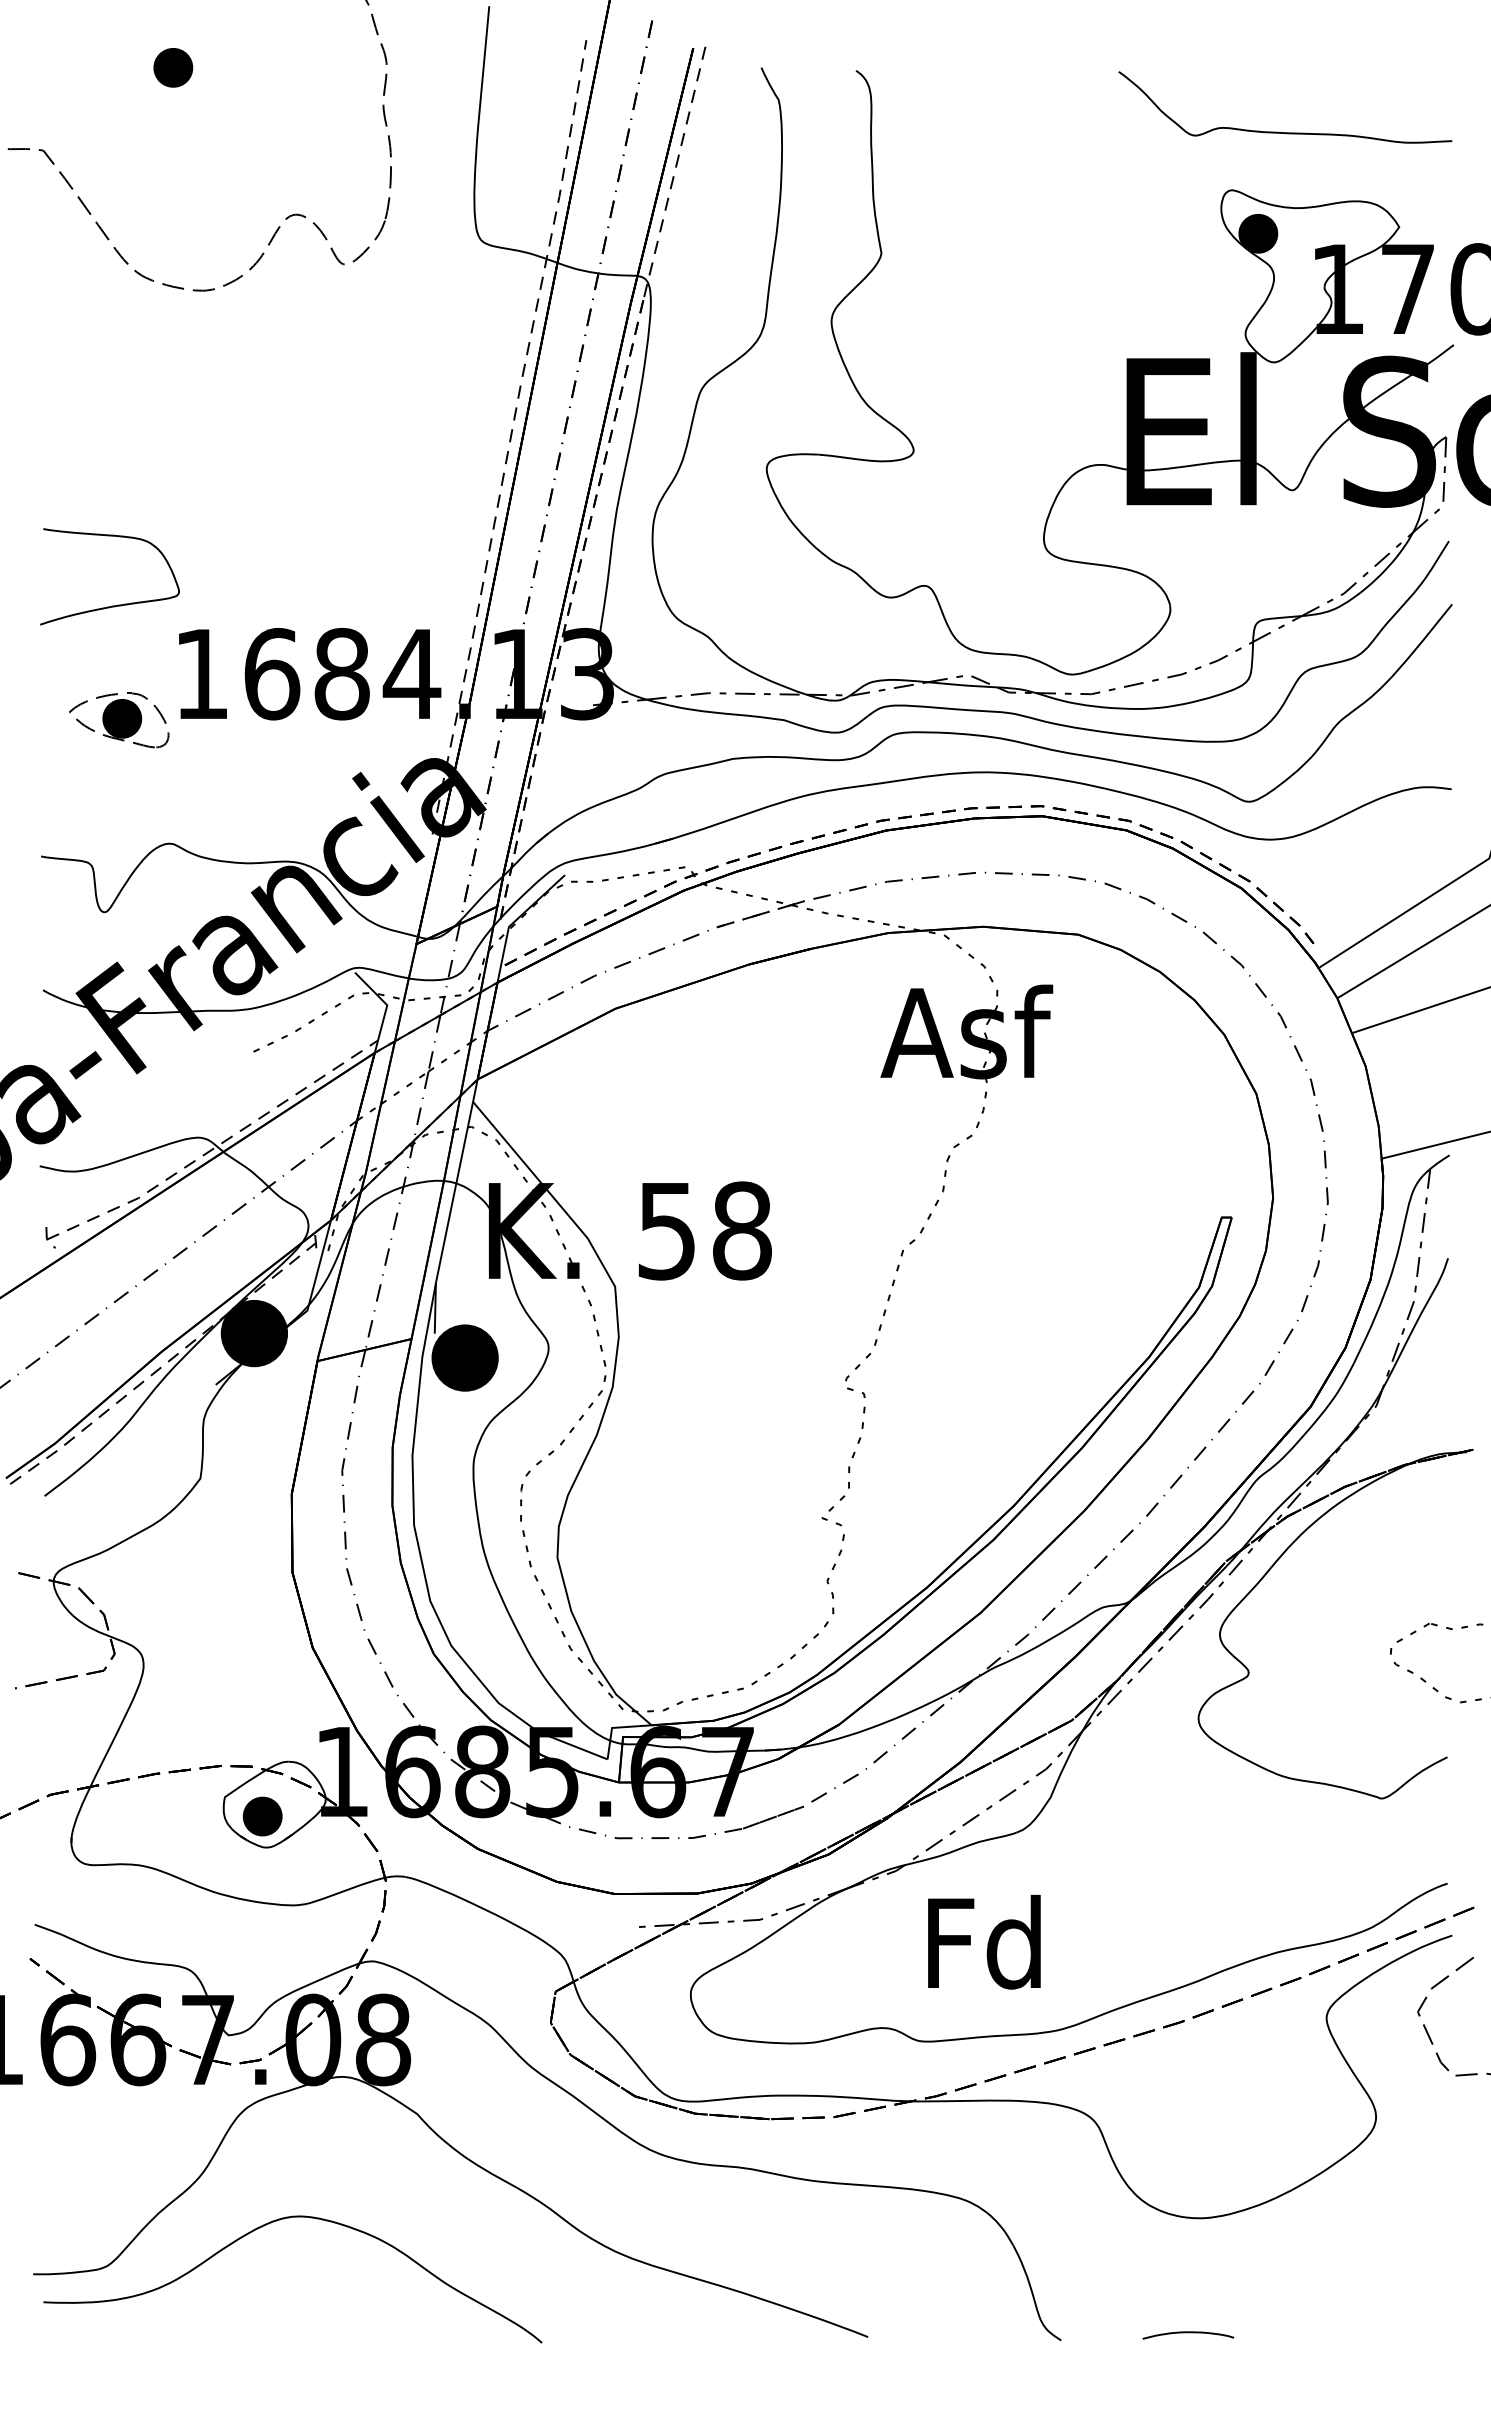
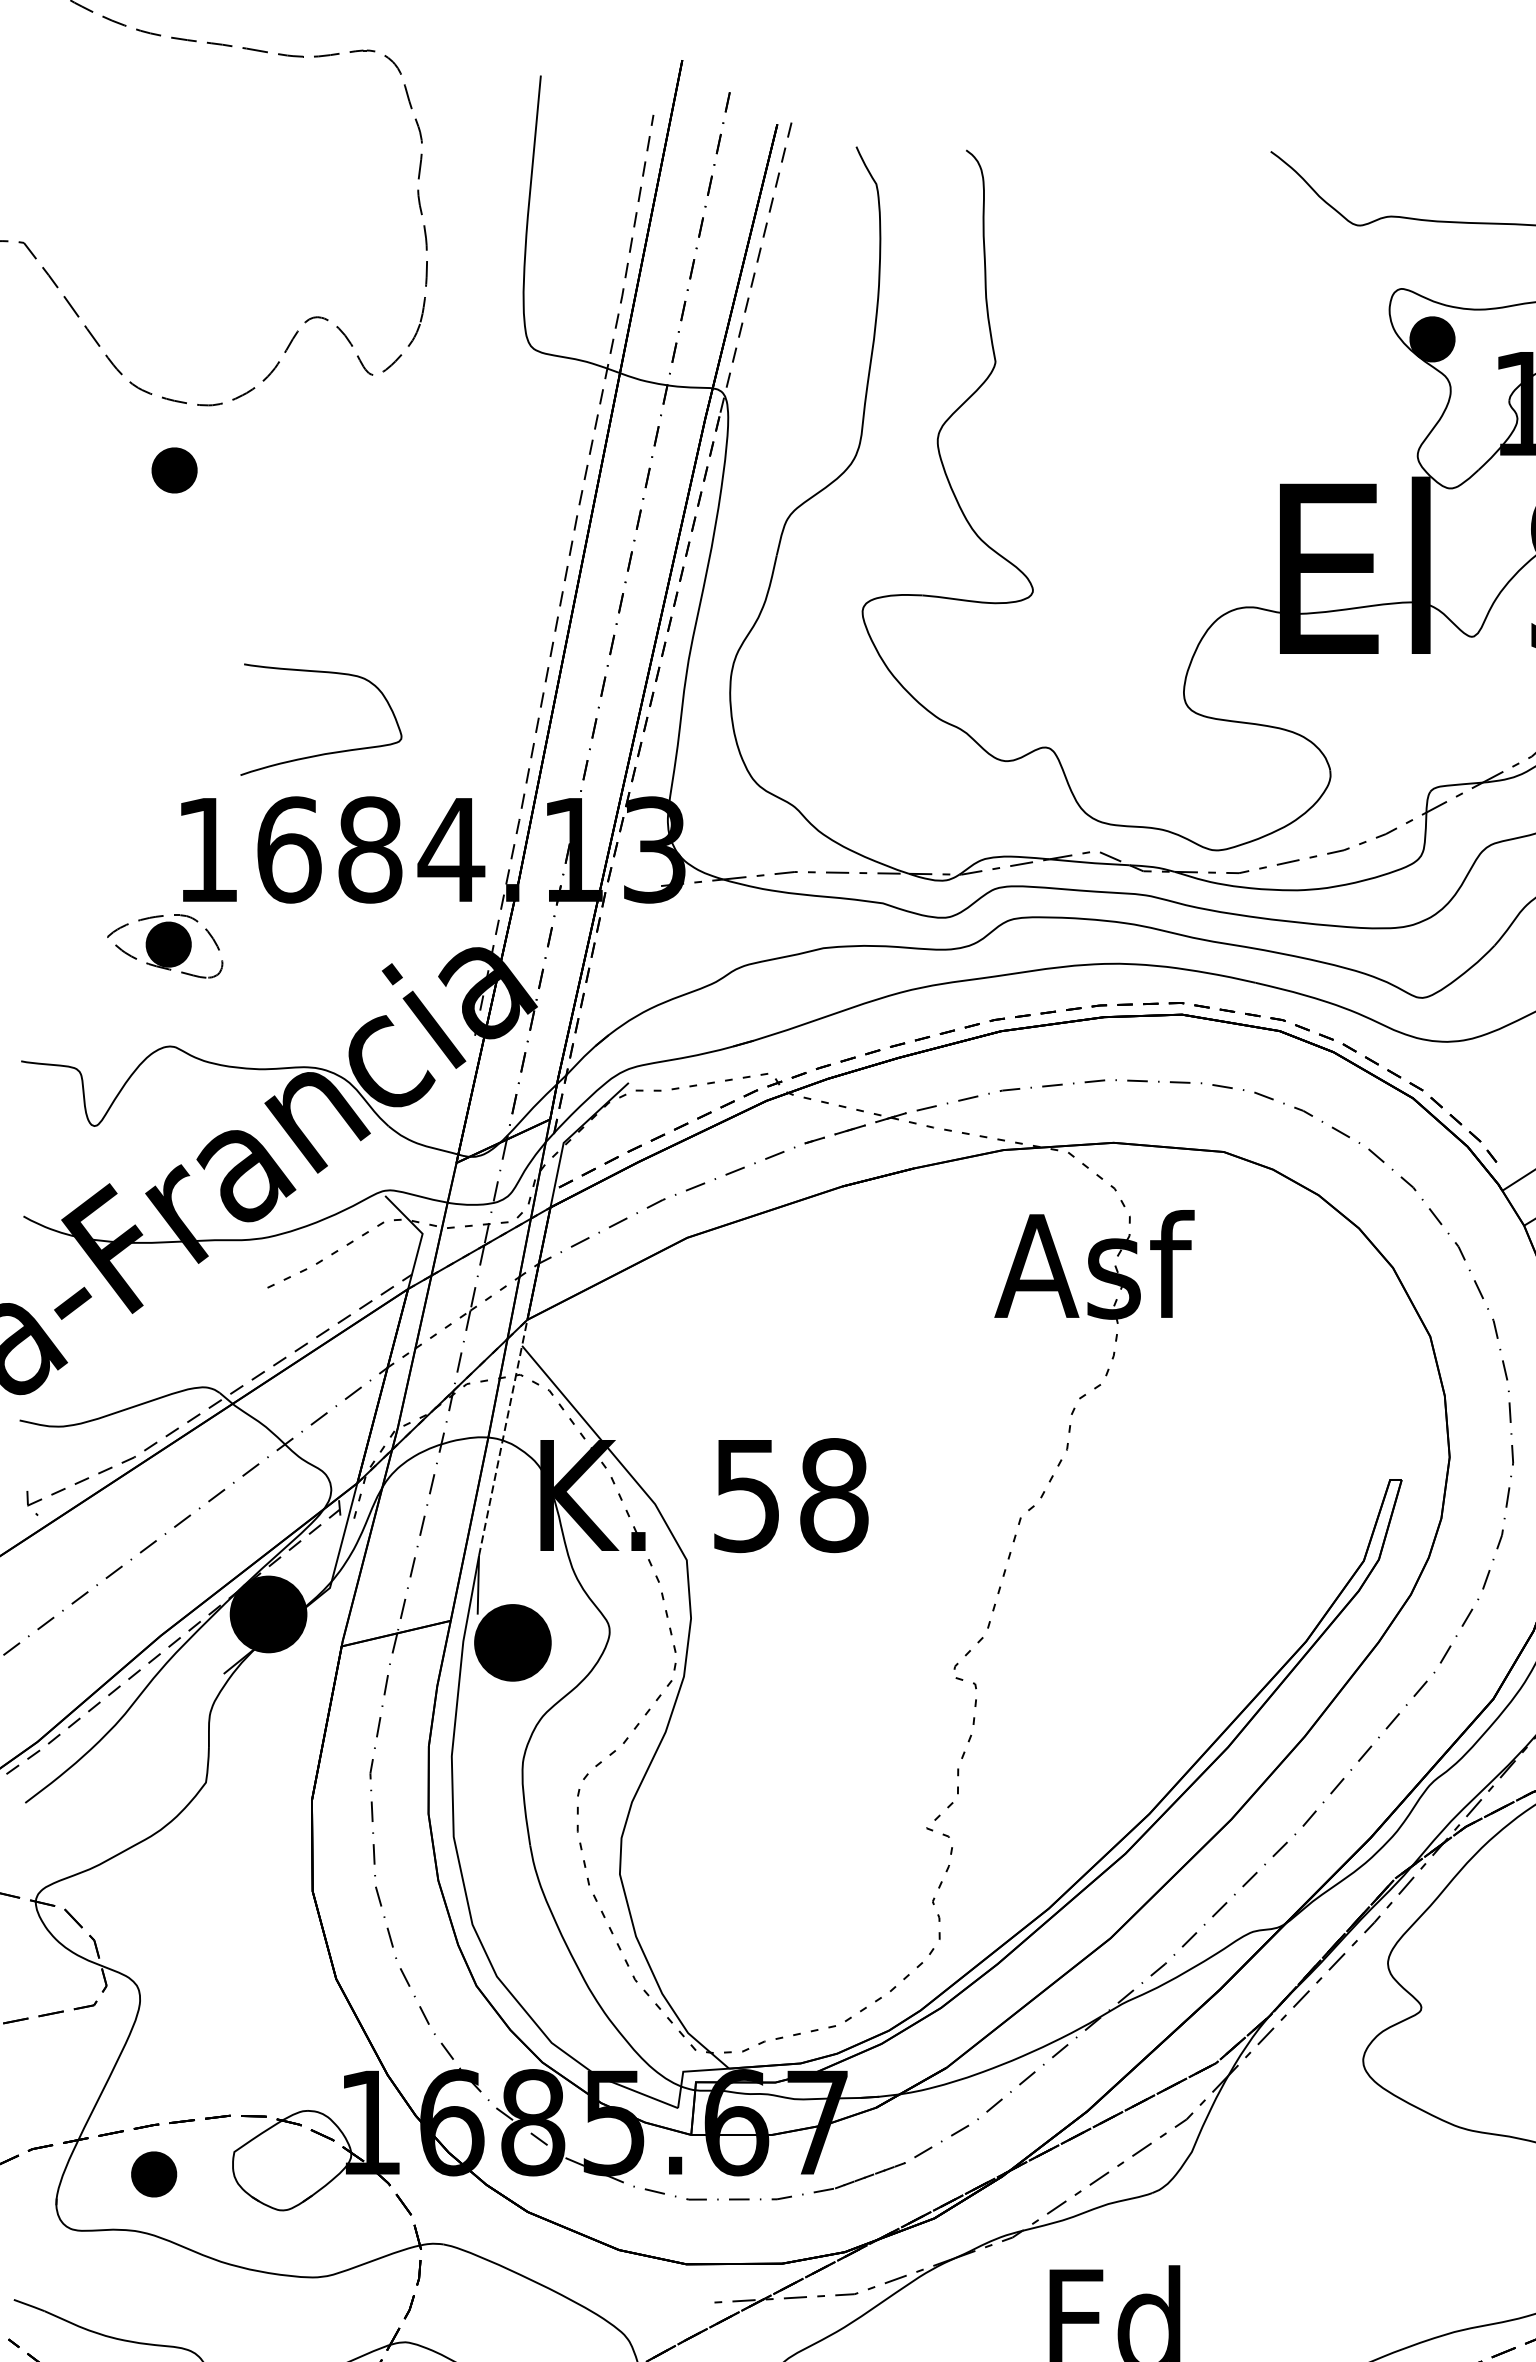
part: (173, 67) -> (174, 470), moved
curve: (111, 605) -> (323, 752), moved
part: (119, 720) -> (165, 946), moved
line: (457, 1180) -> (504, 1436), solid -> dashed
part: (262, 1816) -> (153, 2174), moved

